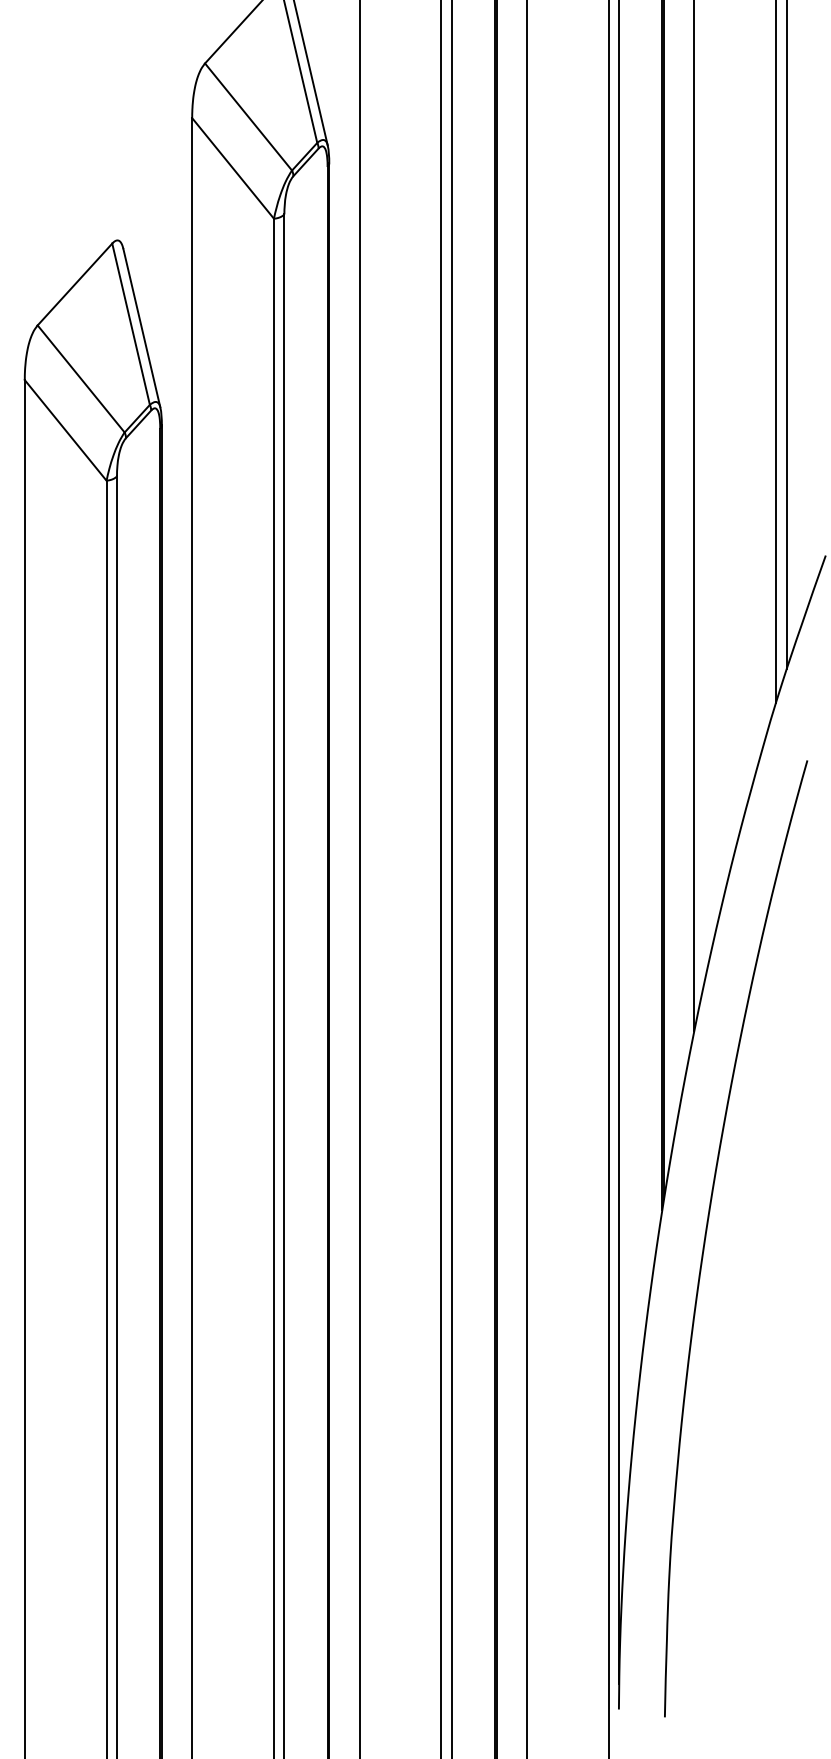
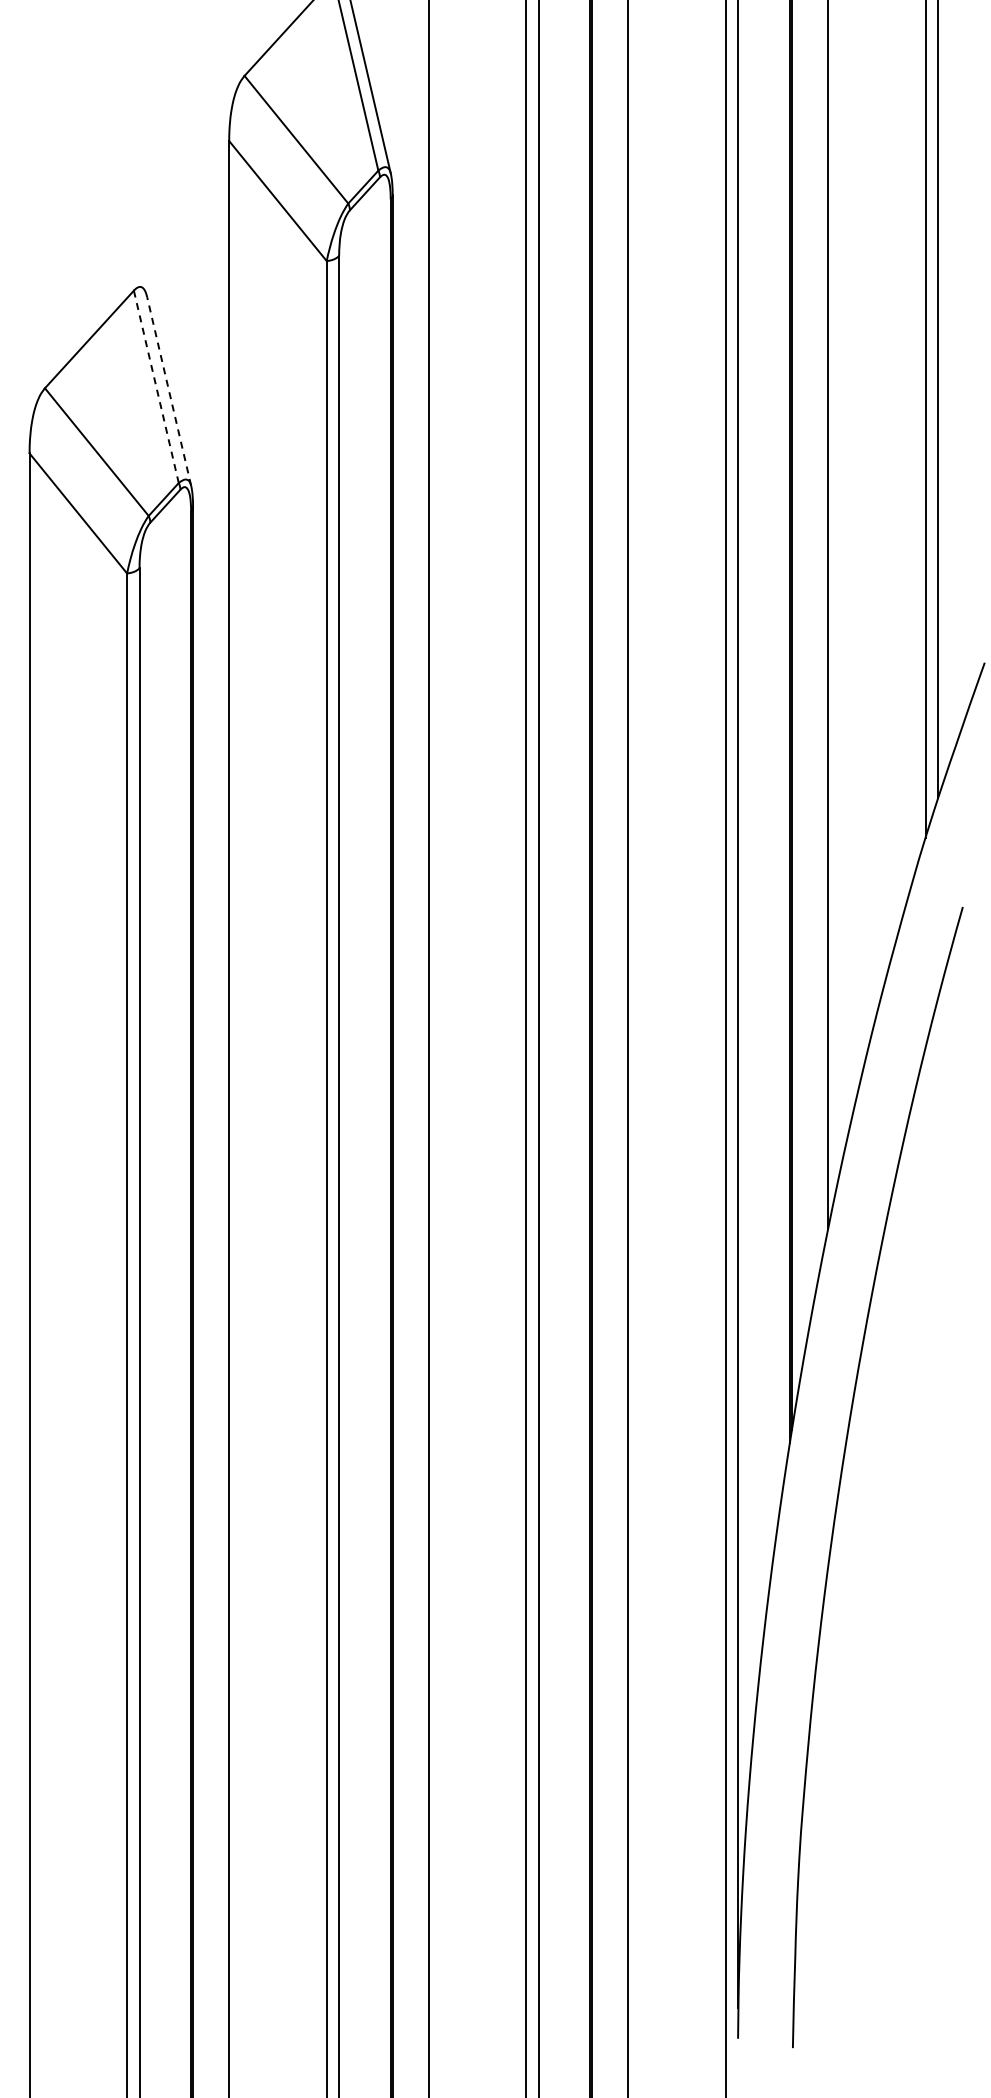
line: (131, 323) -> (156, 386), solid -> dashed
line: (142, 328) -> (169, 391), solid -> dashed

